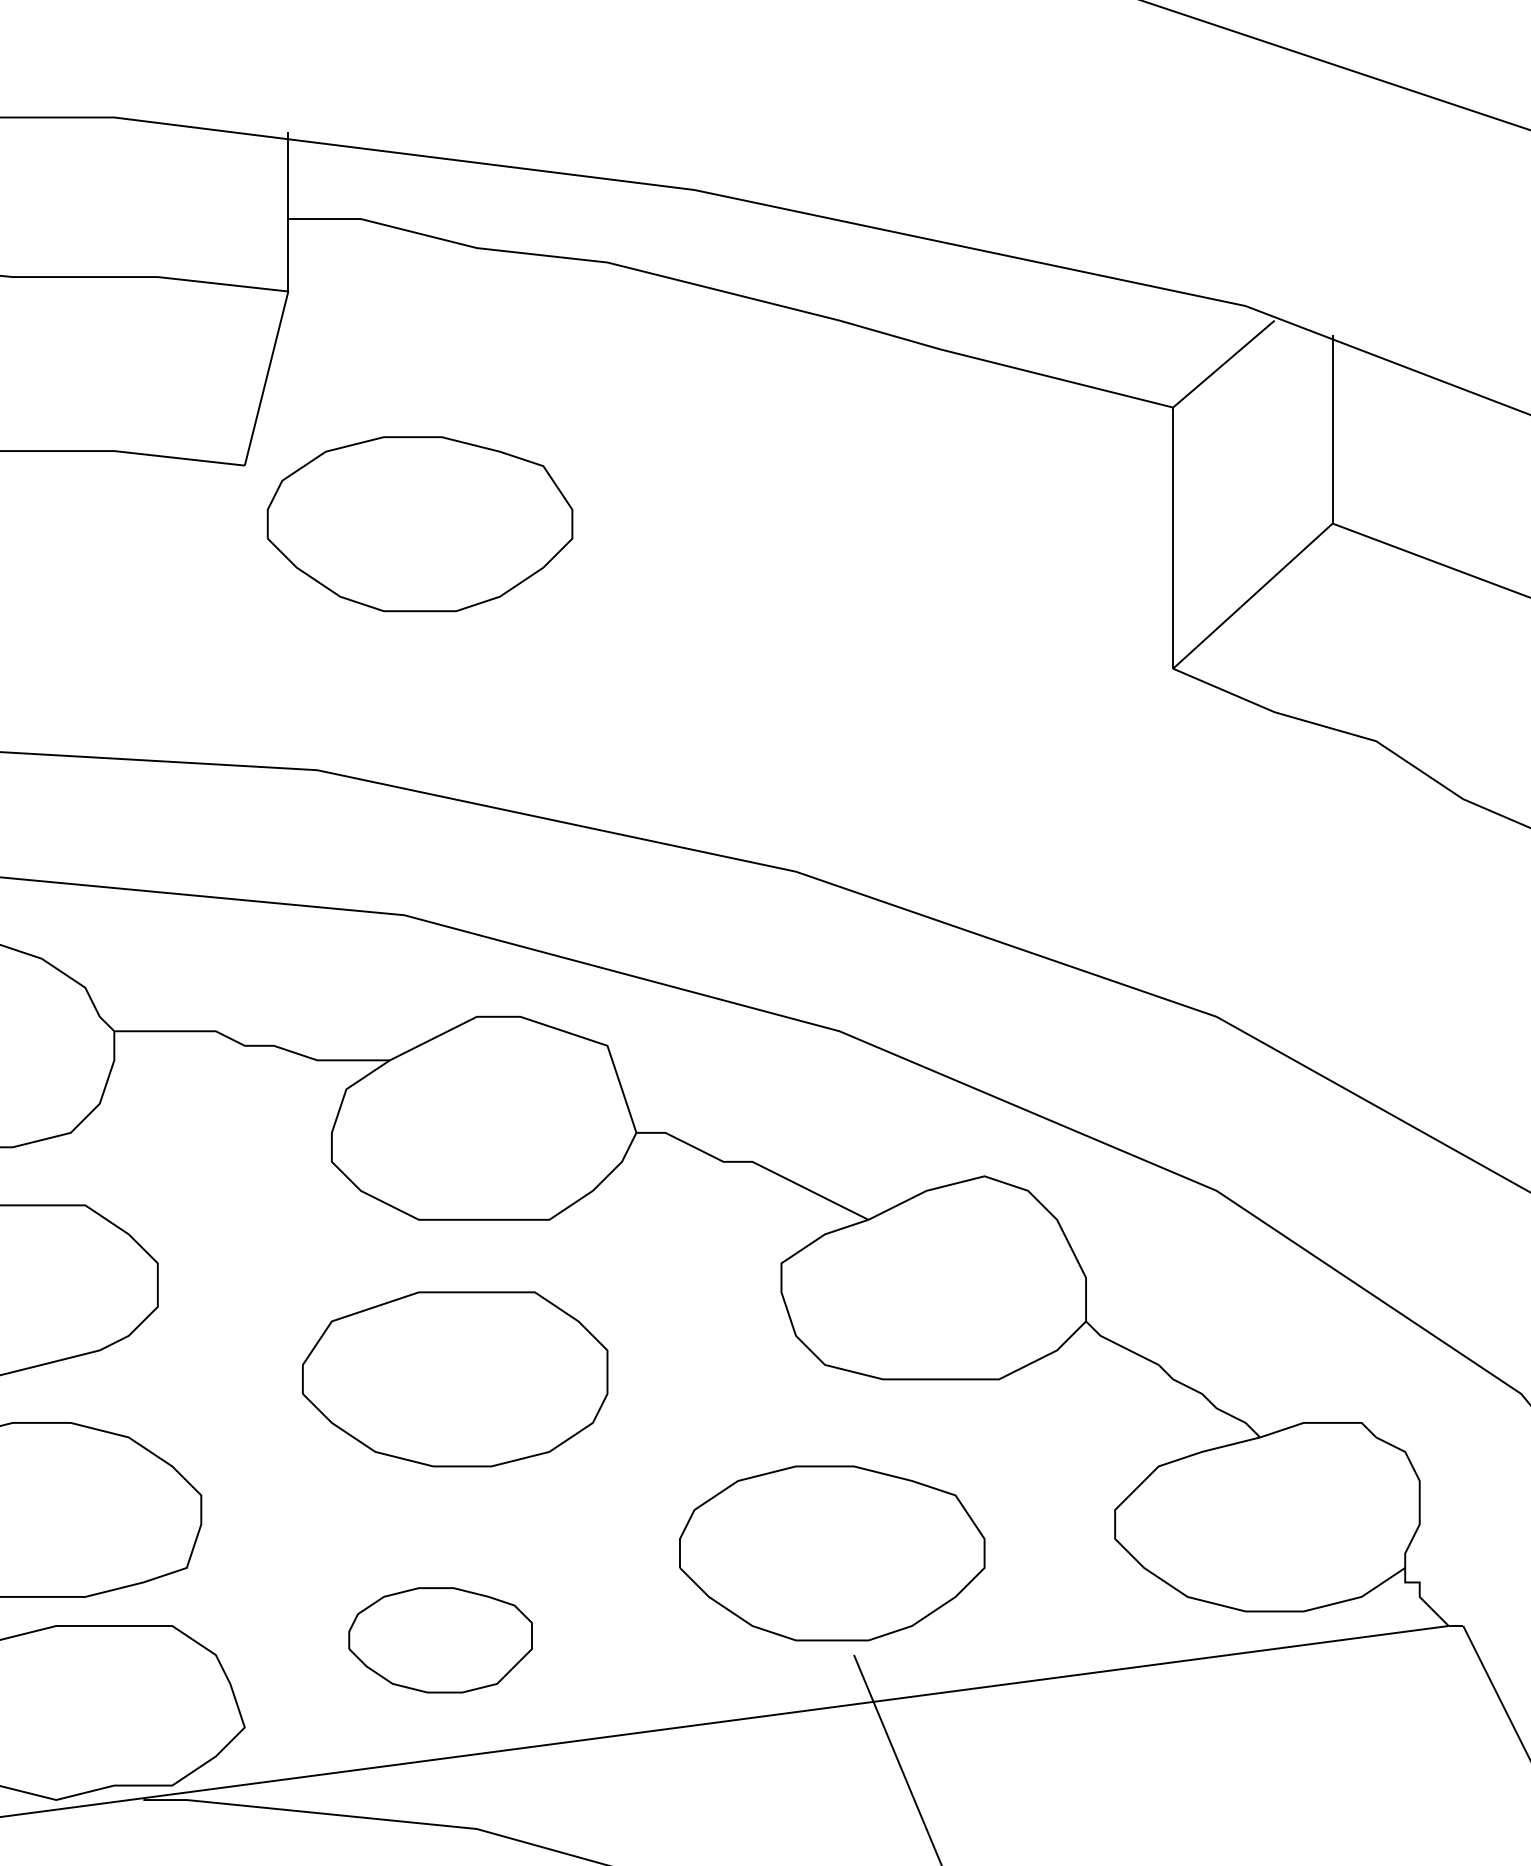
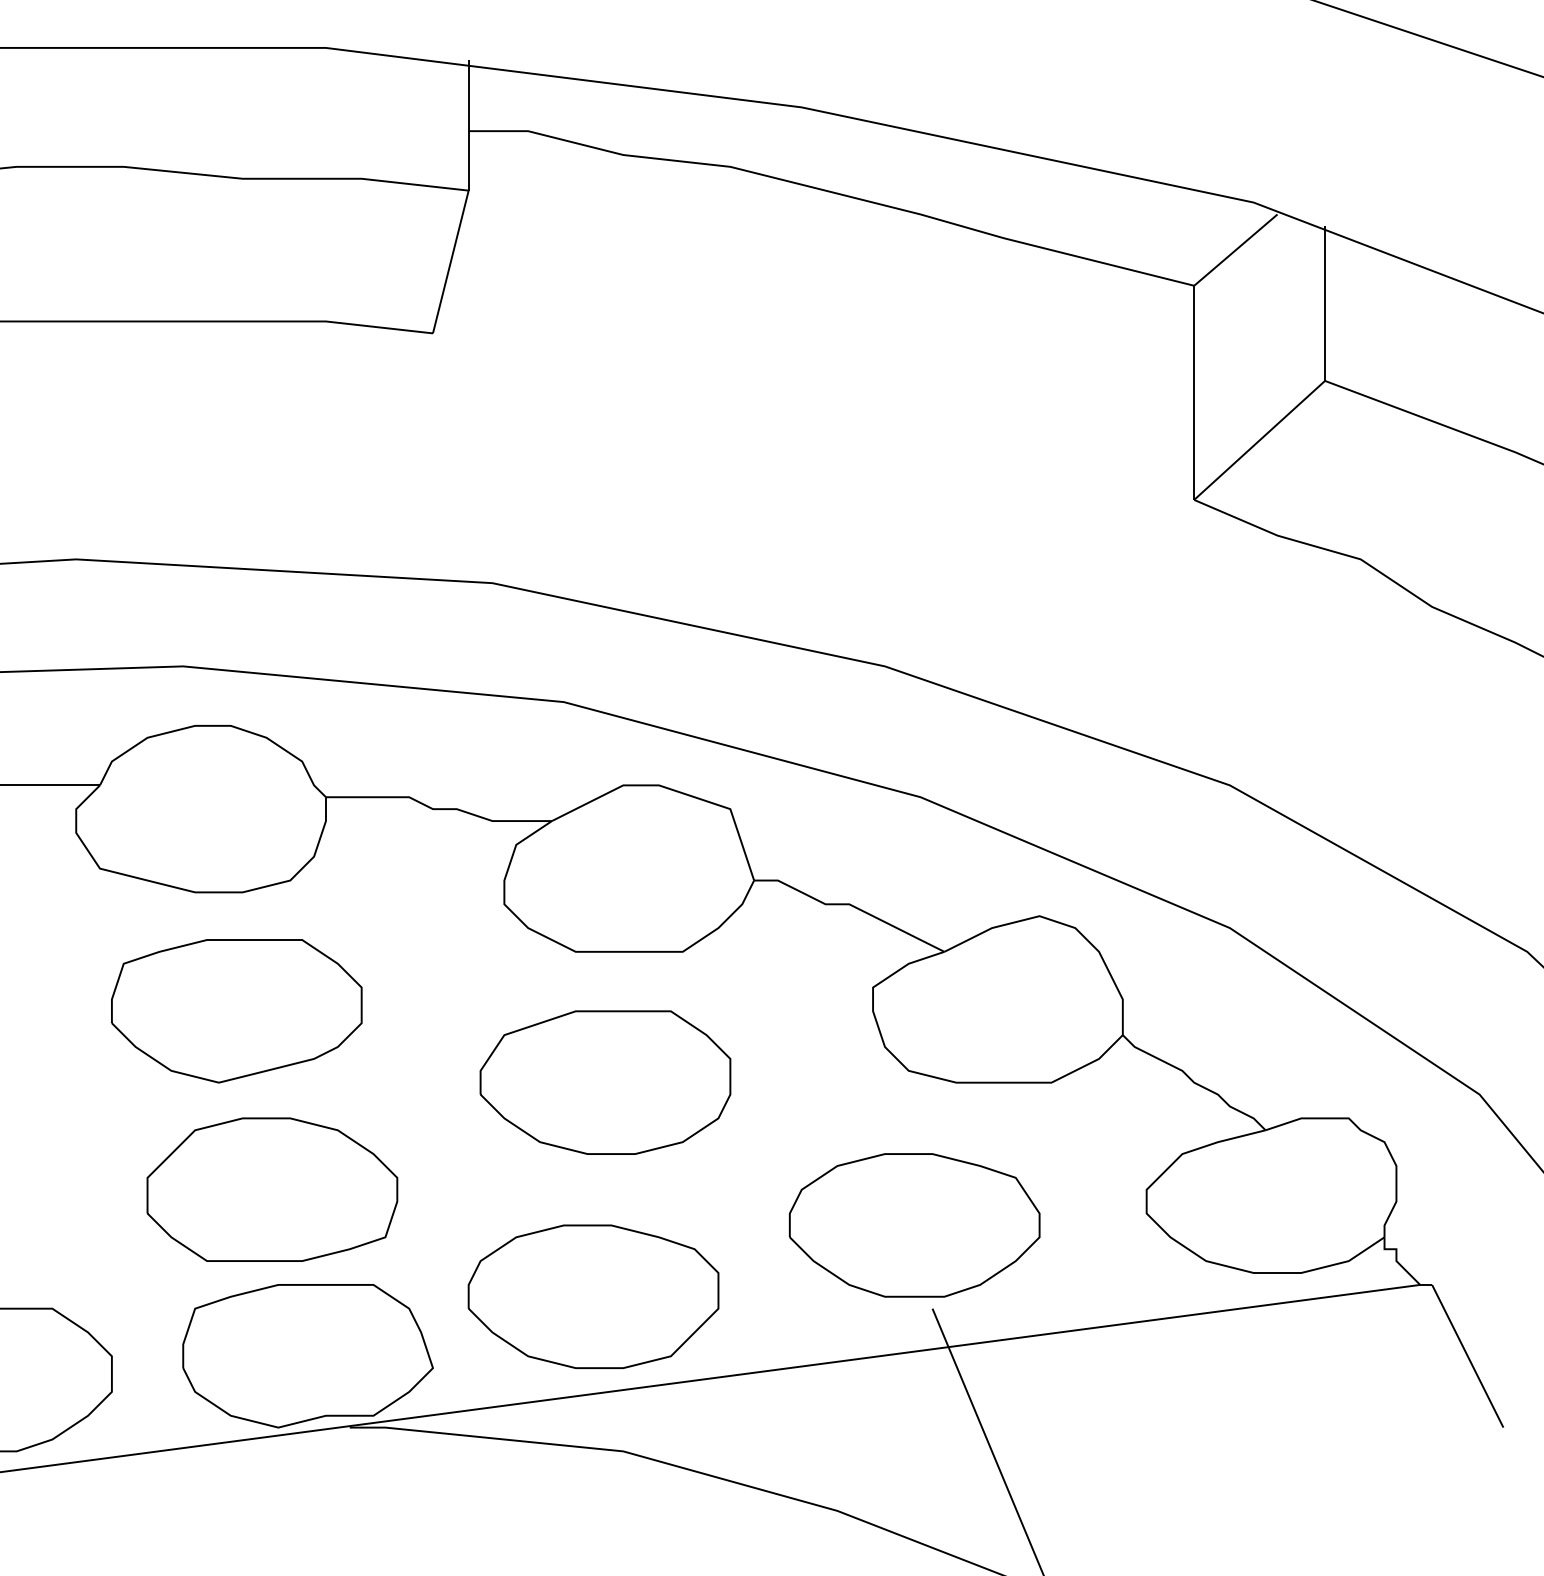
part: (419, 524) -> (576, 381), removed
part: (440, 1640) -> (593, 1296), size x1.67

